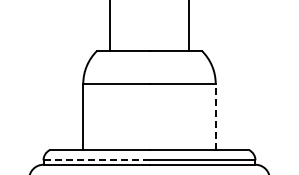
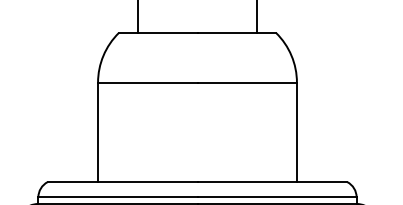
line: (215, 116) -> (296, 131), dashed -> solid
line: (96, 160) -> (117, 197), dashed -> solid

